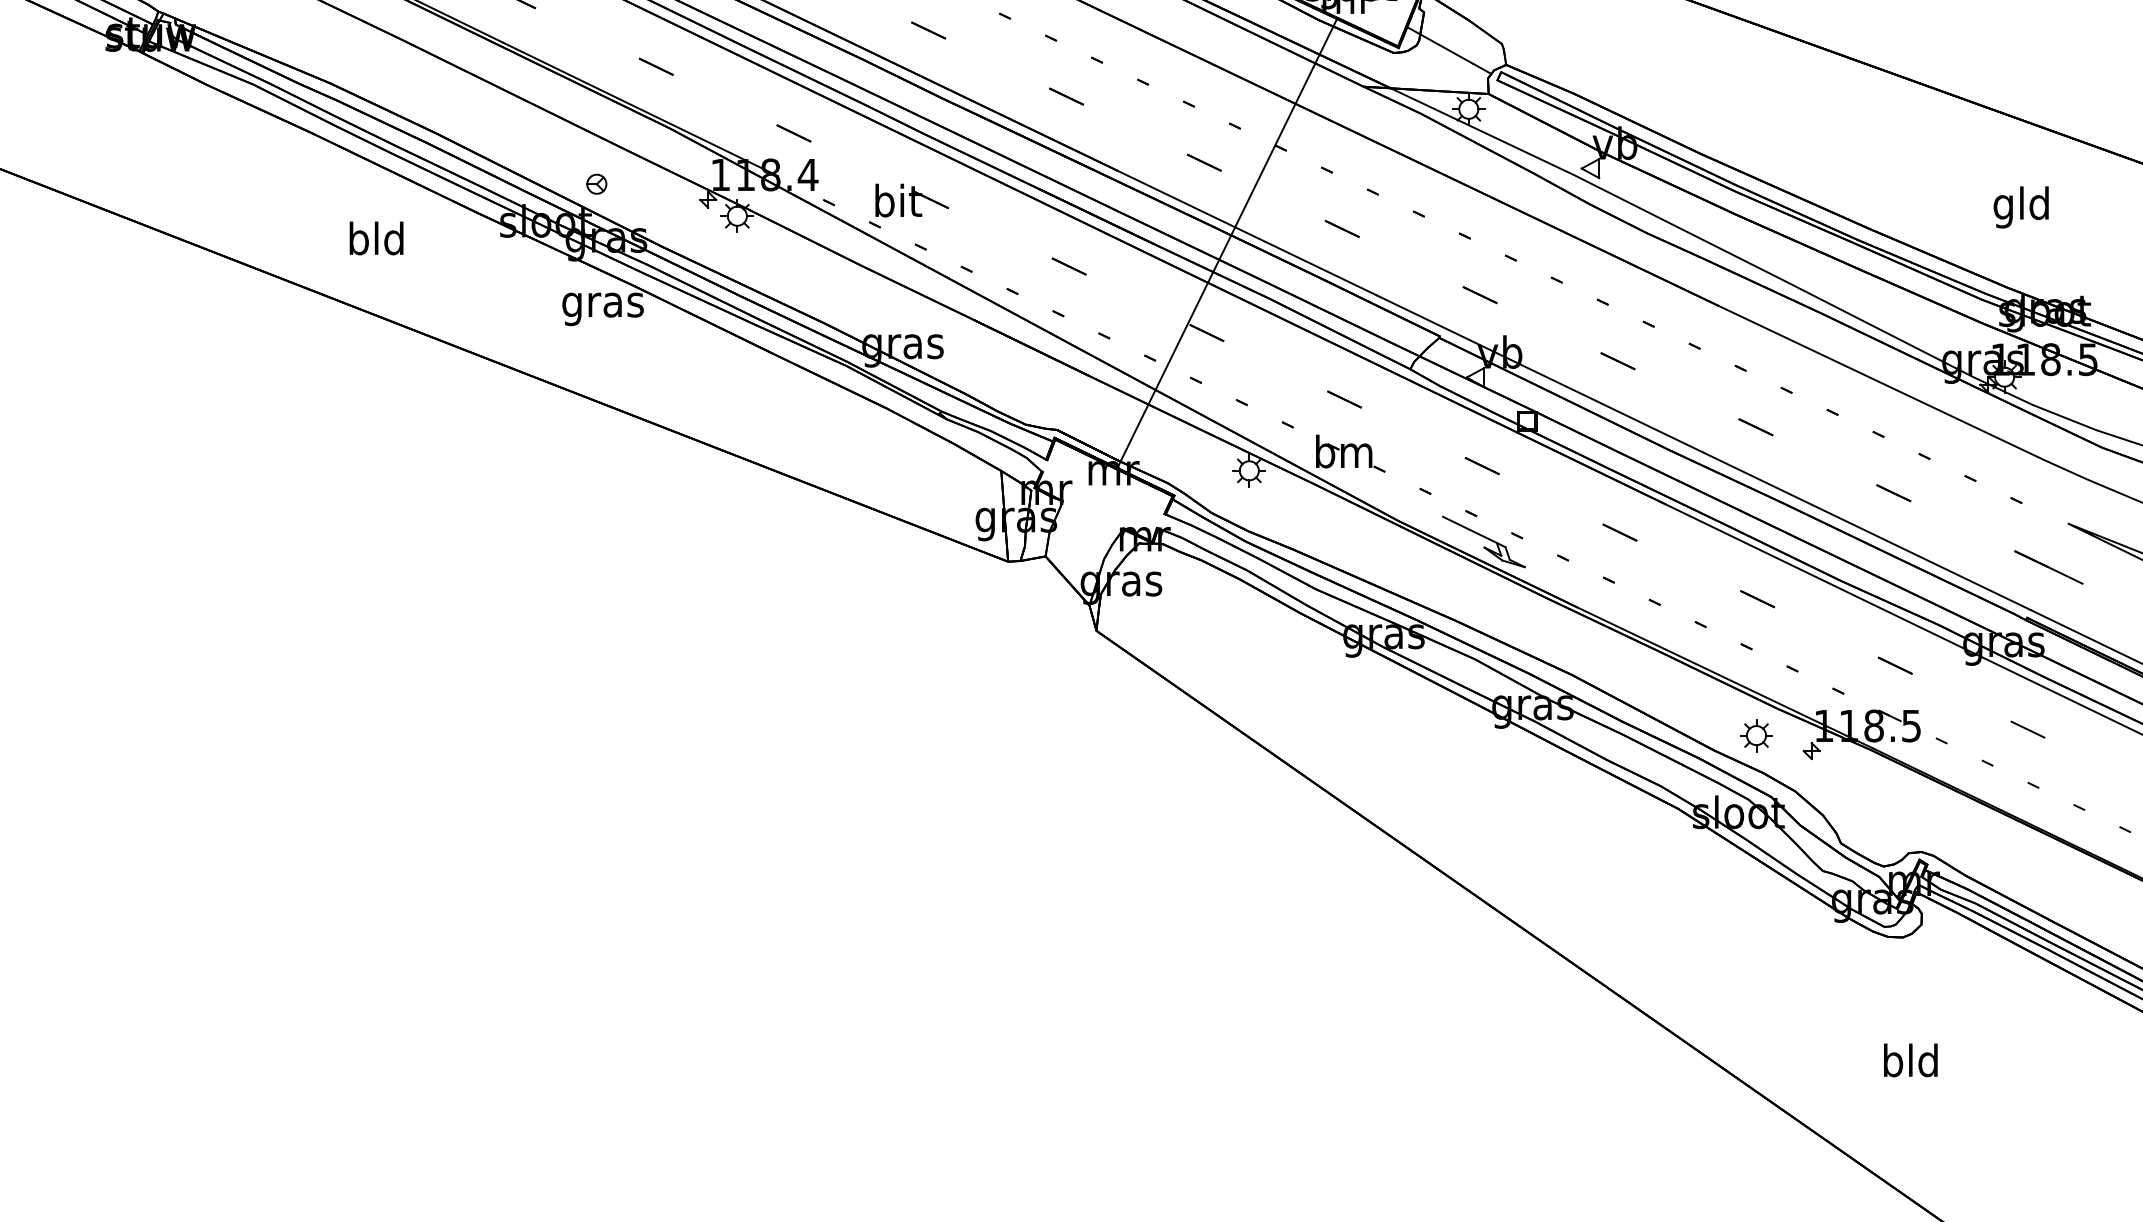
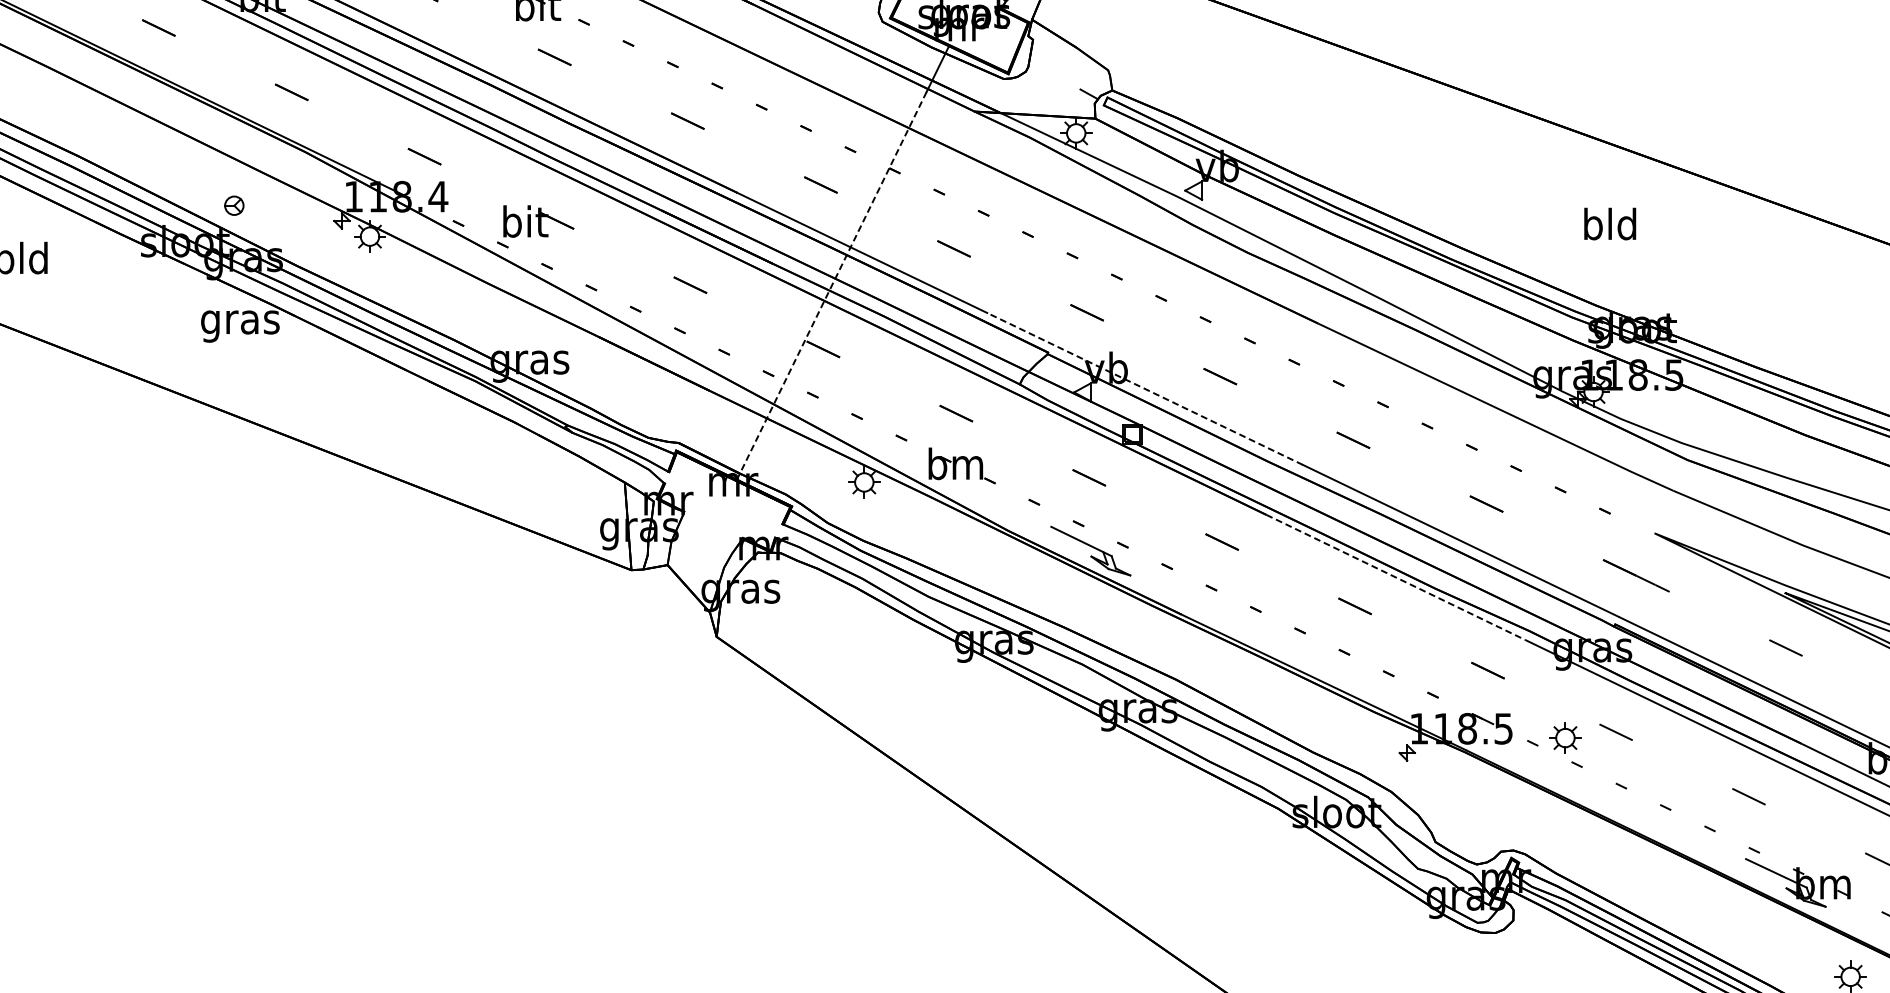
line: (1440, 45) -> (1048, 71), removed
text: (2003, 207) -> (1592, 228), gld -> bld
line: (1215, 266) -> (831, 285), solid -> dashed
line: (1539, 373) -> (1144, 388), solid -> dashed
line: (1799, 569) -> (1395, 577), solid -> dashed
part: (1756, 735) -> (1565, 737), moved

